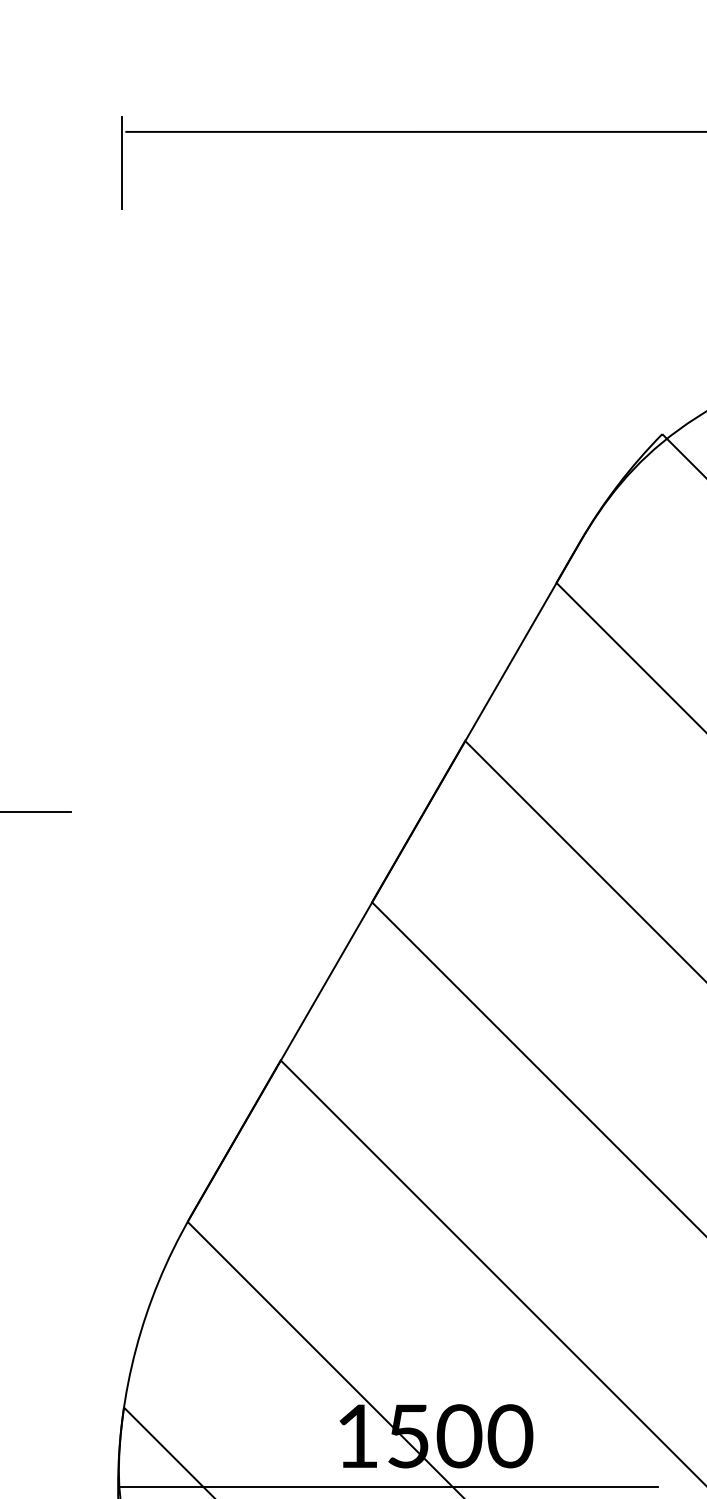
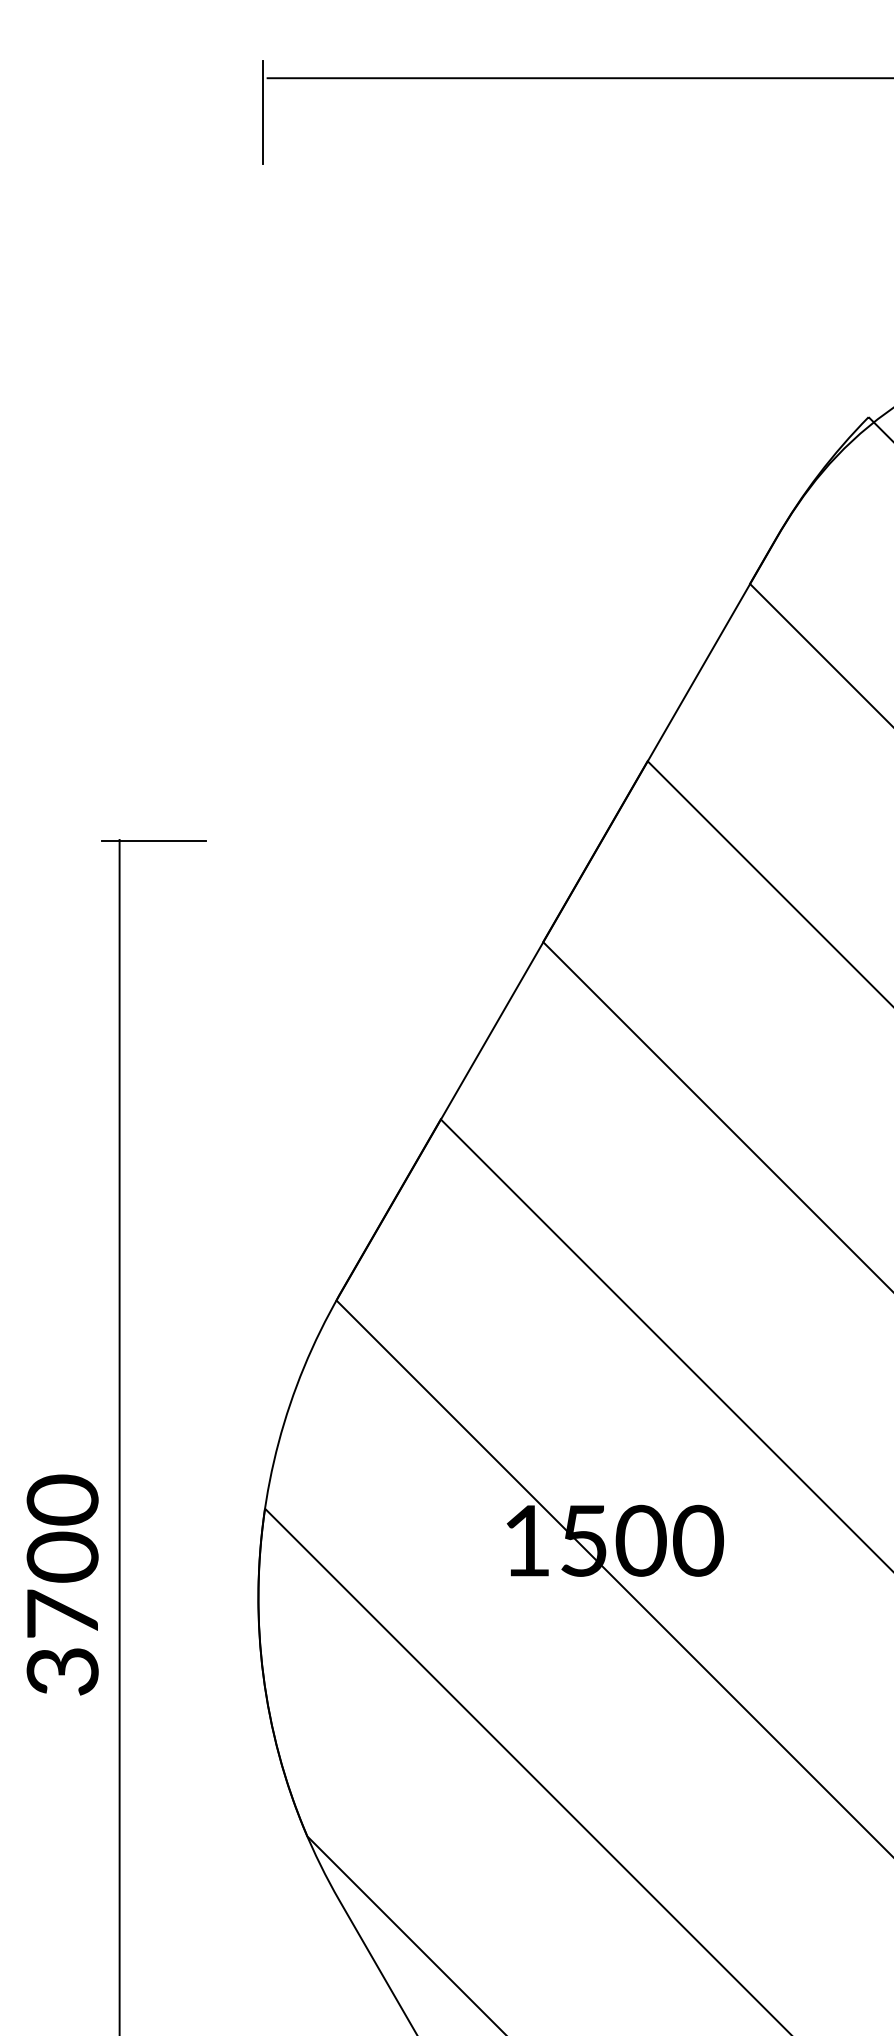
line: (388, 1486) -> (561, 1597), removed

